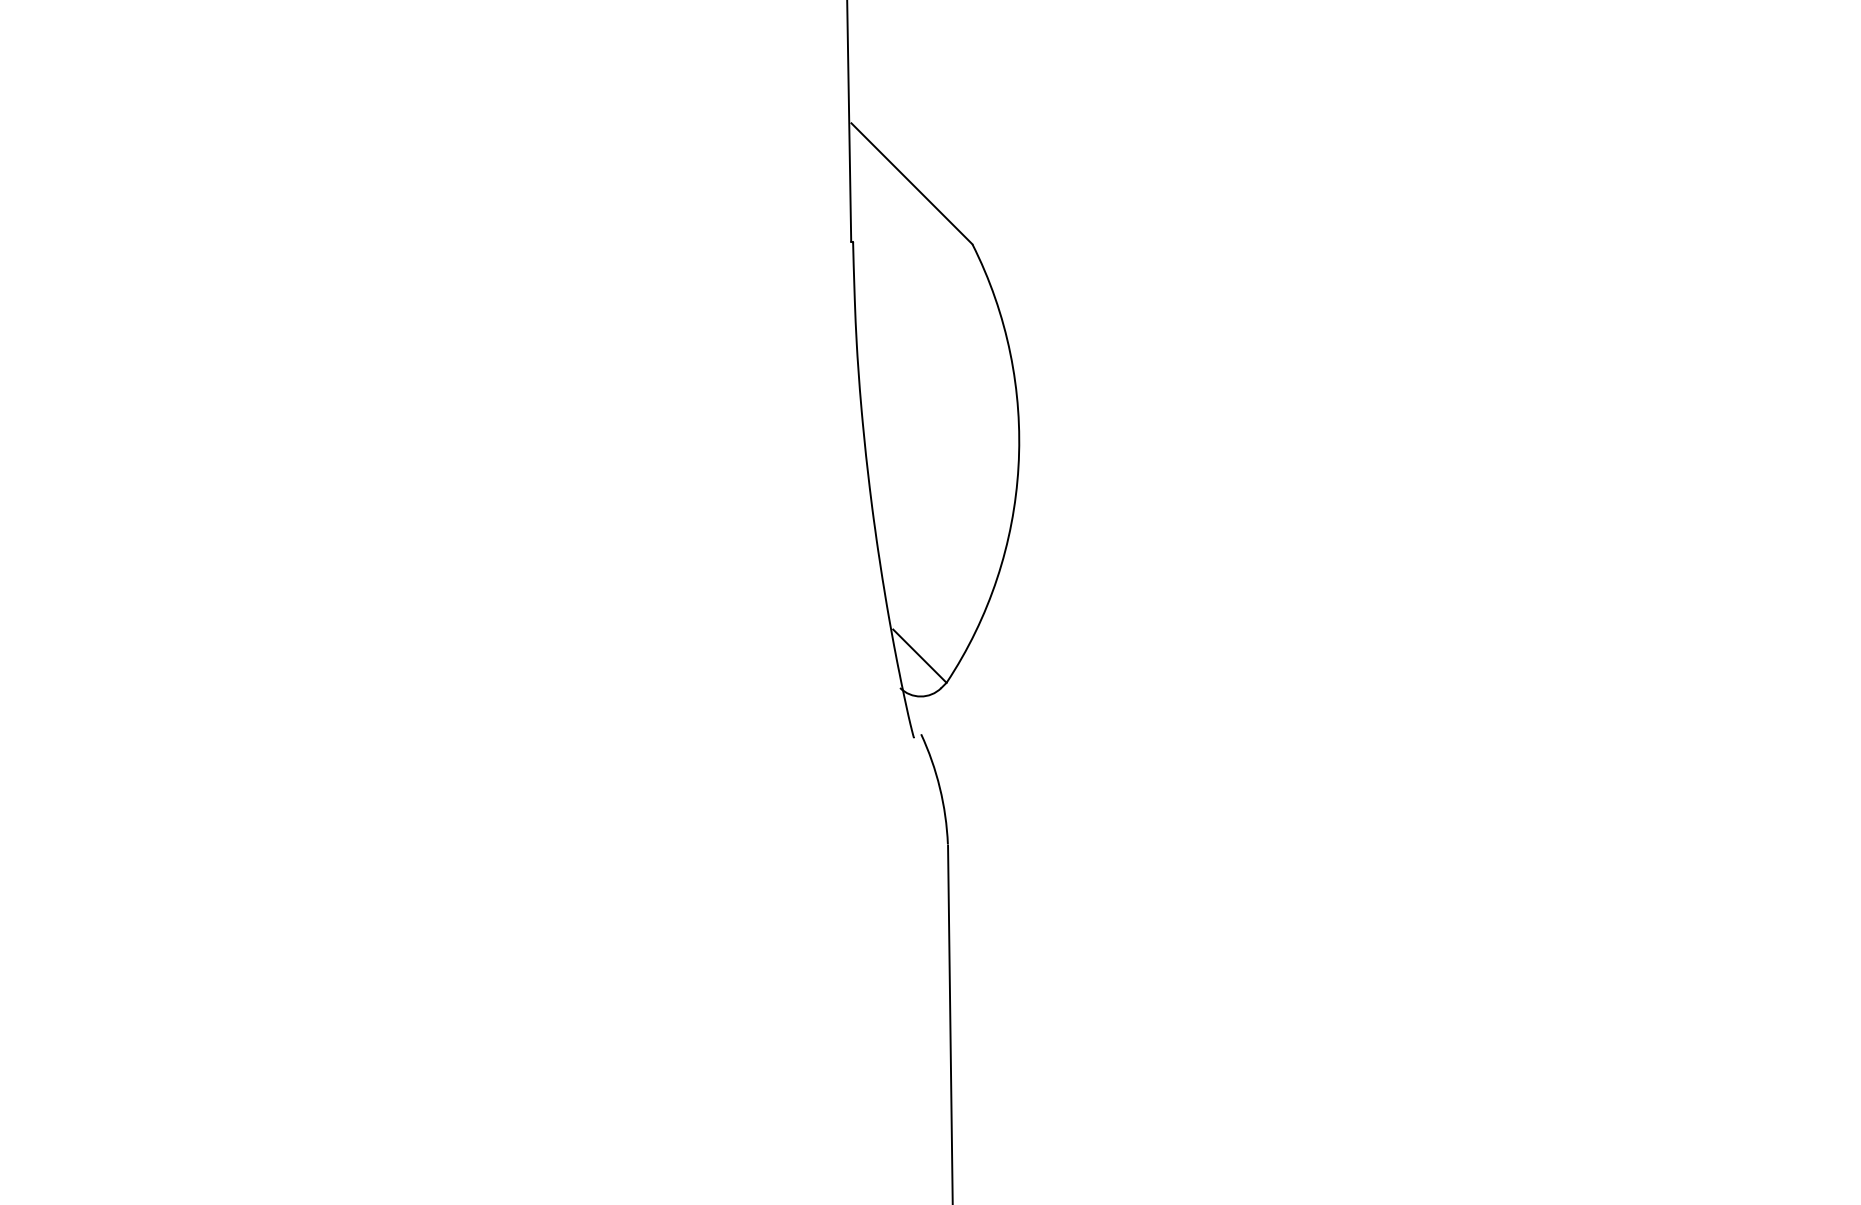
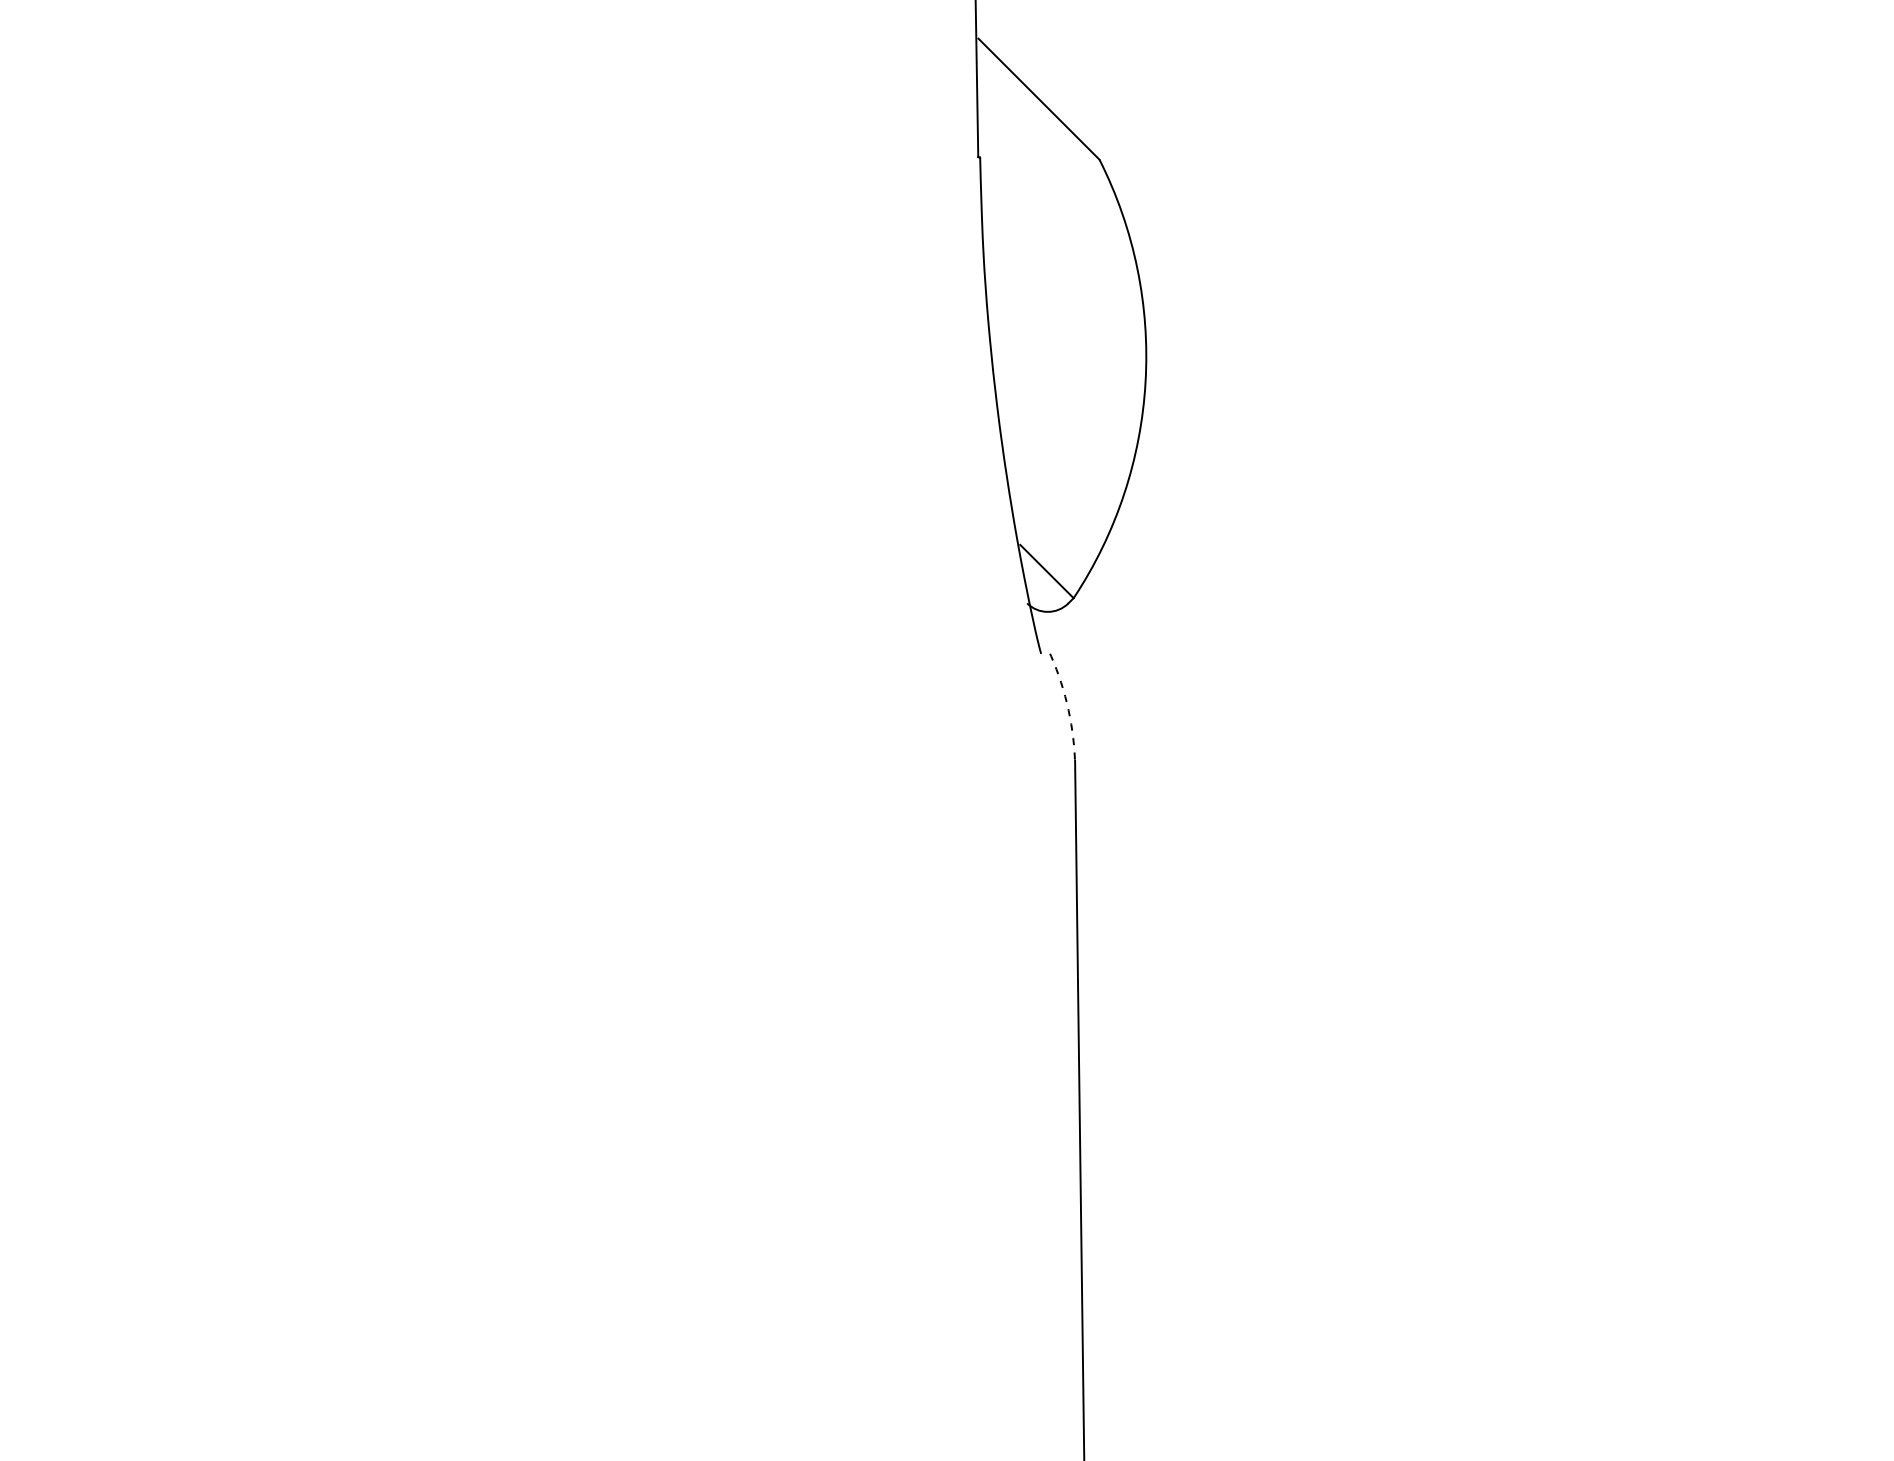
arc: (939, 788) -> (1066, 703), solid -> dashed

